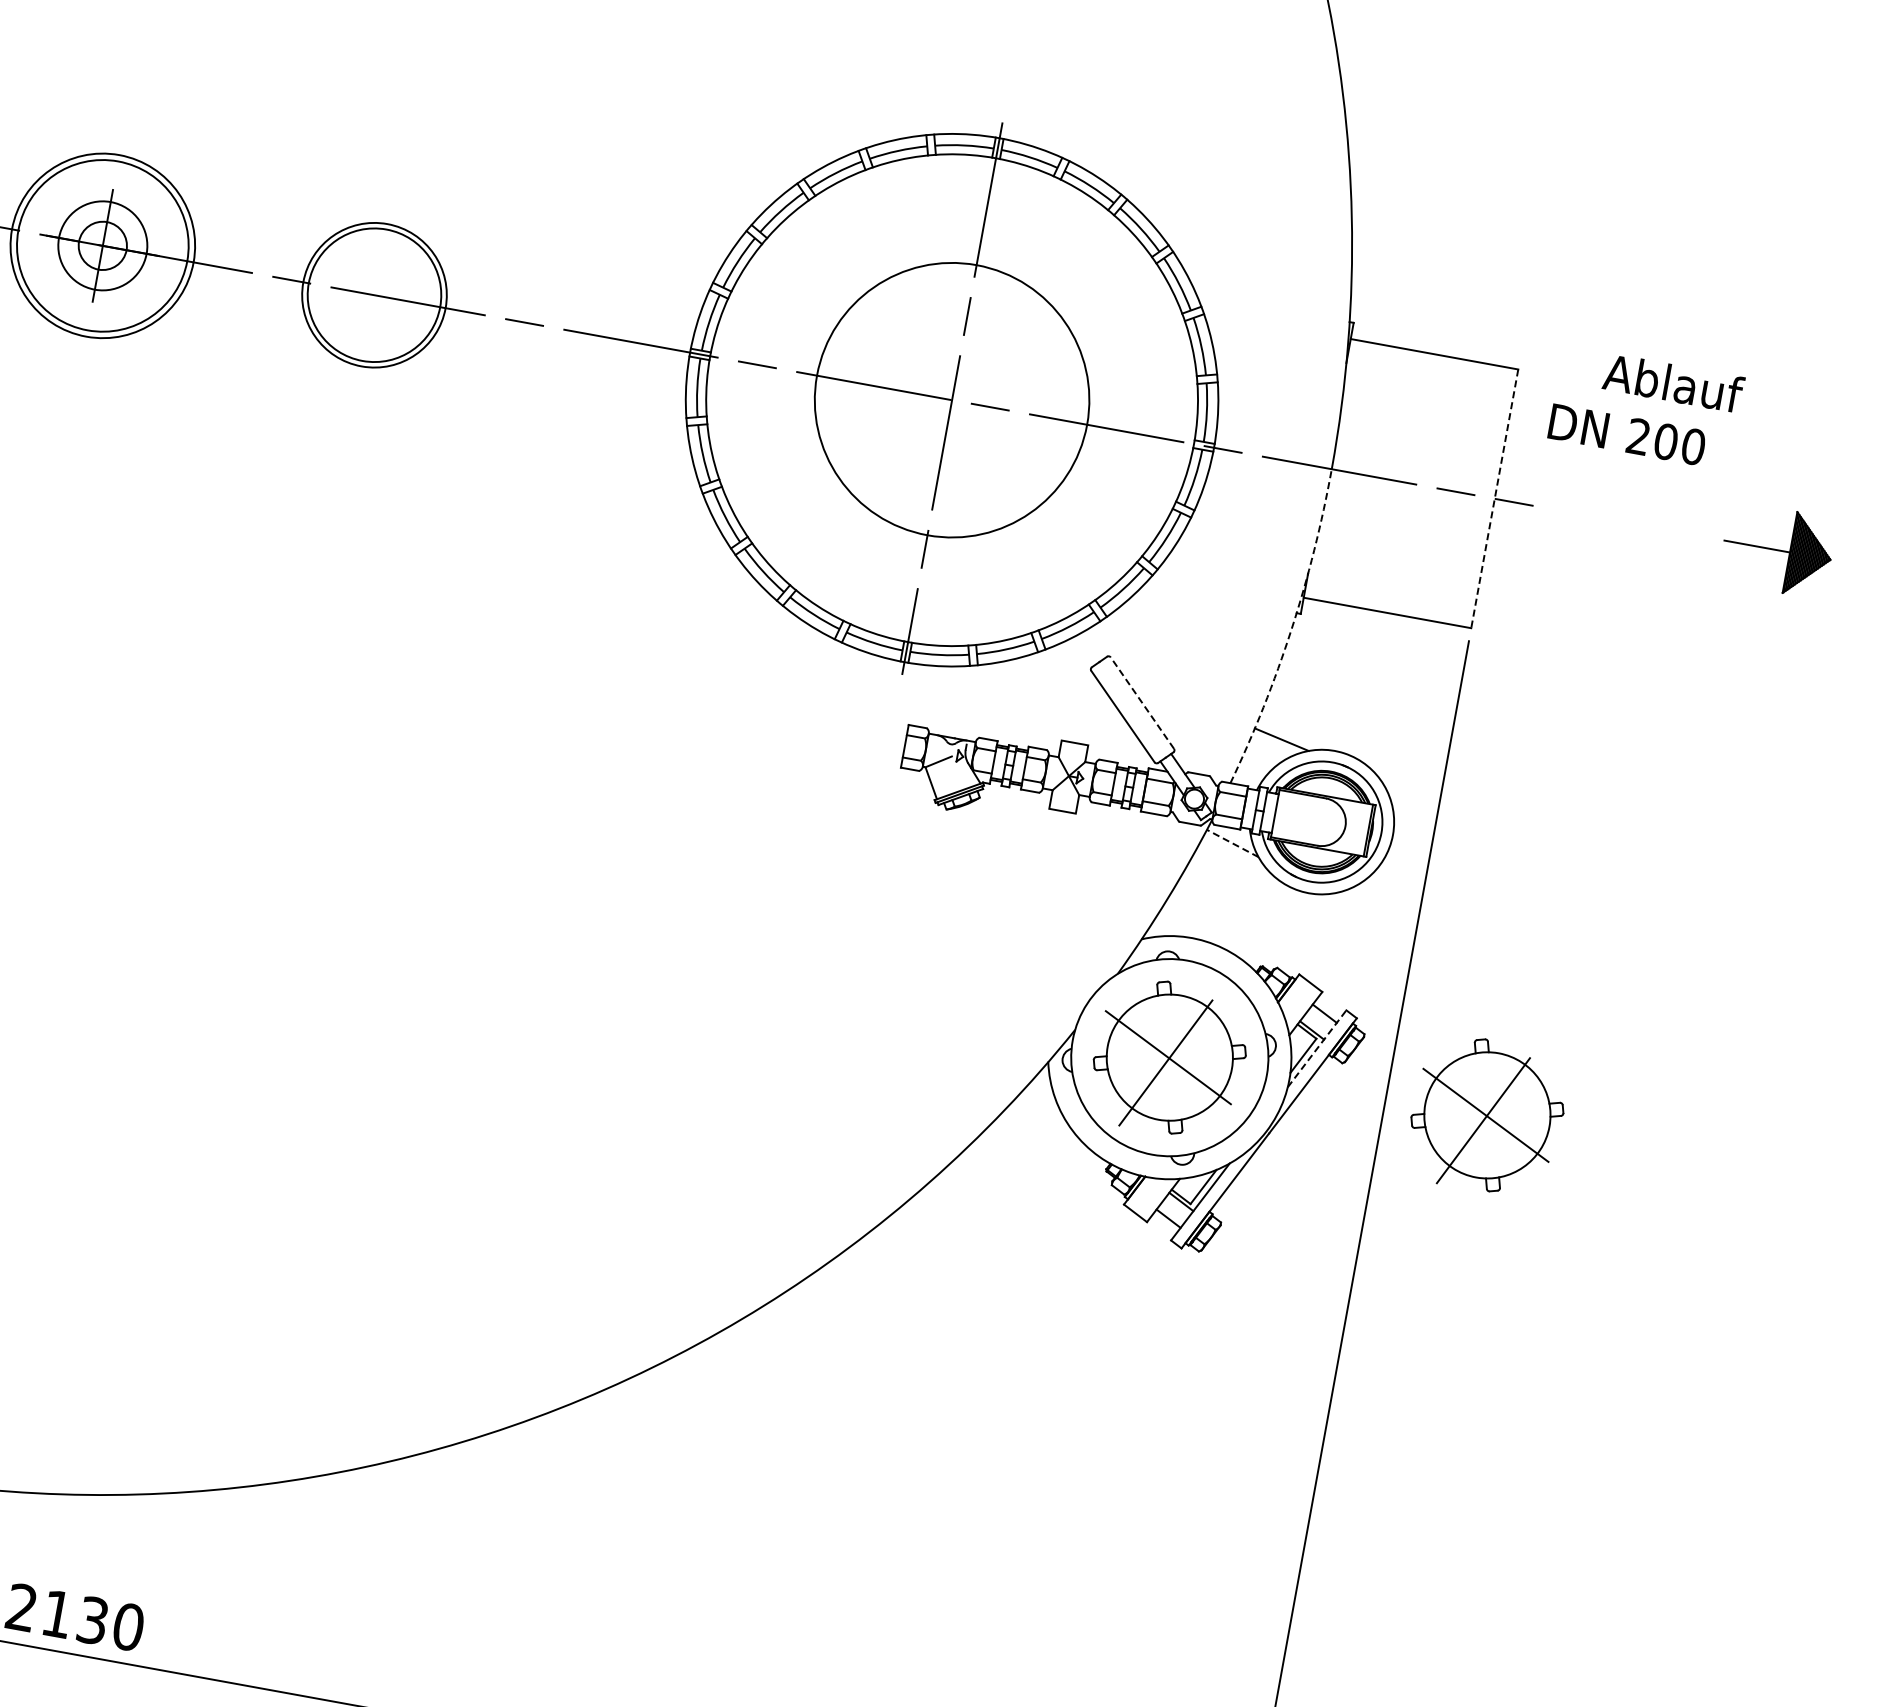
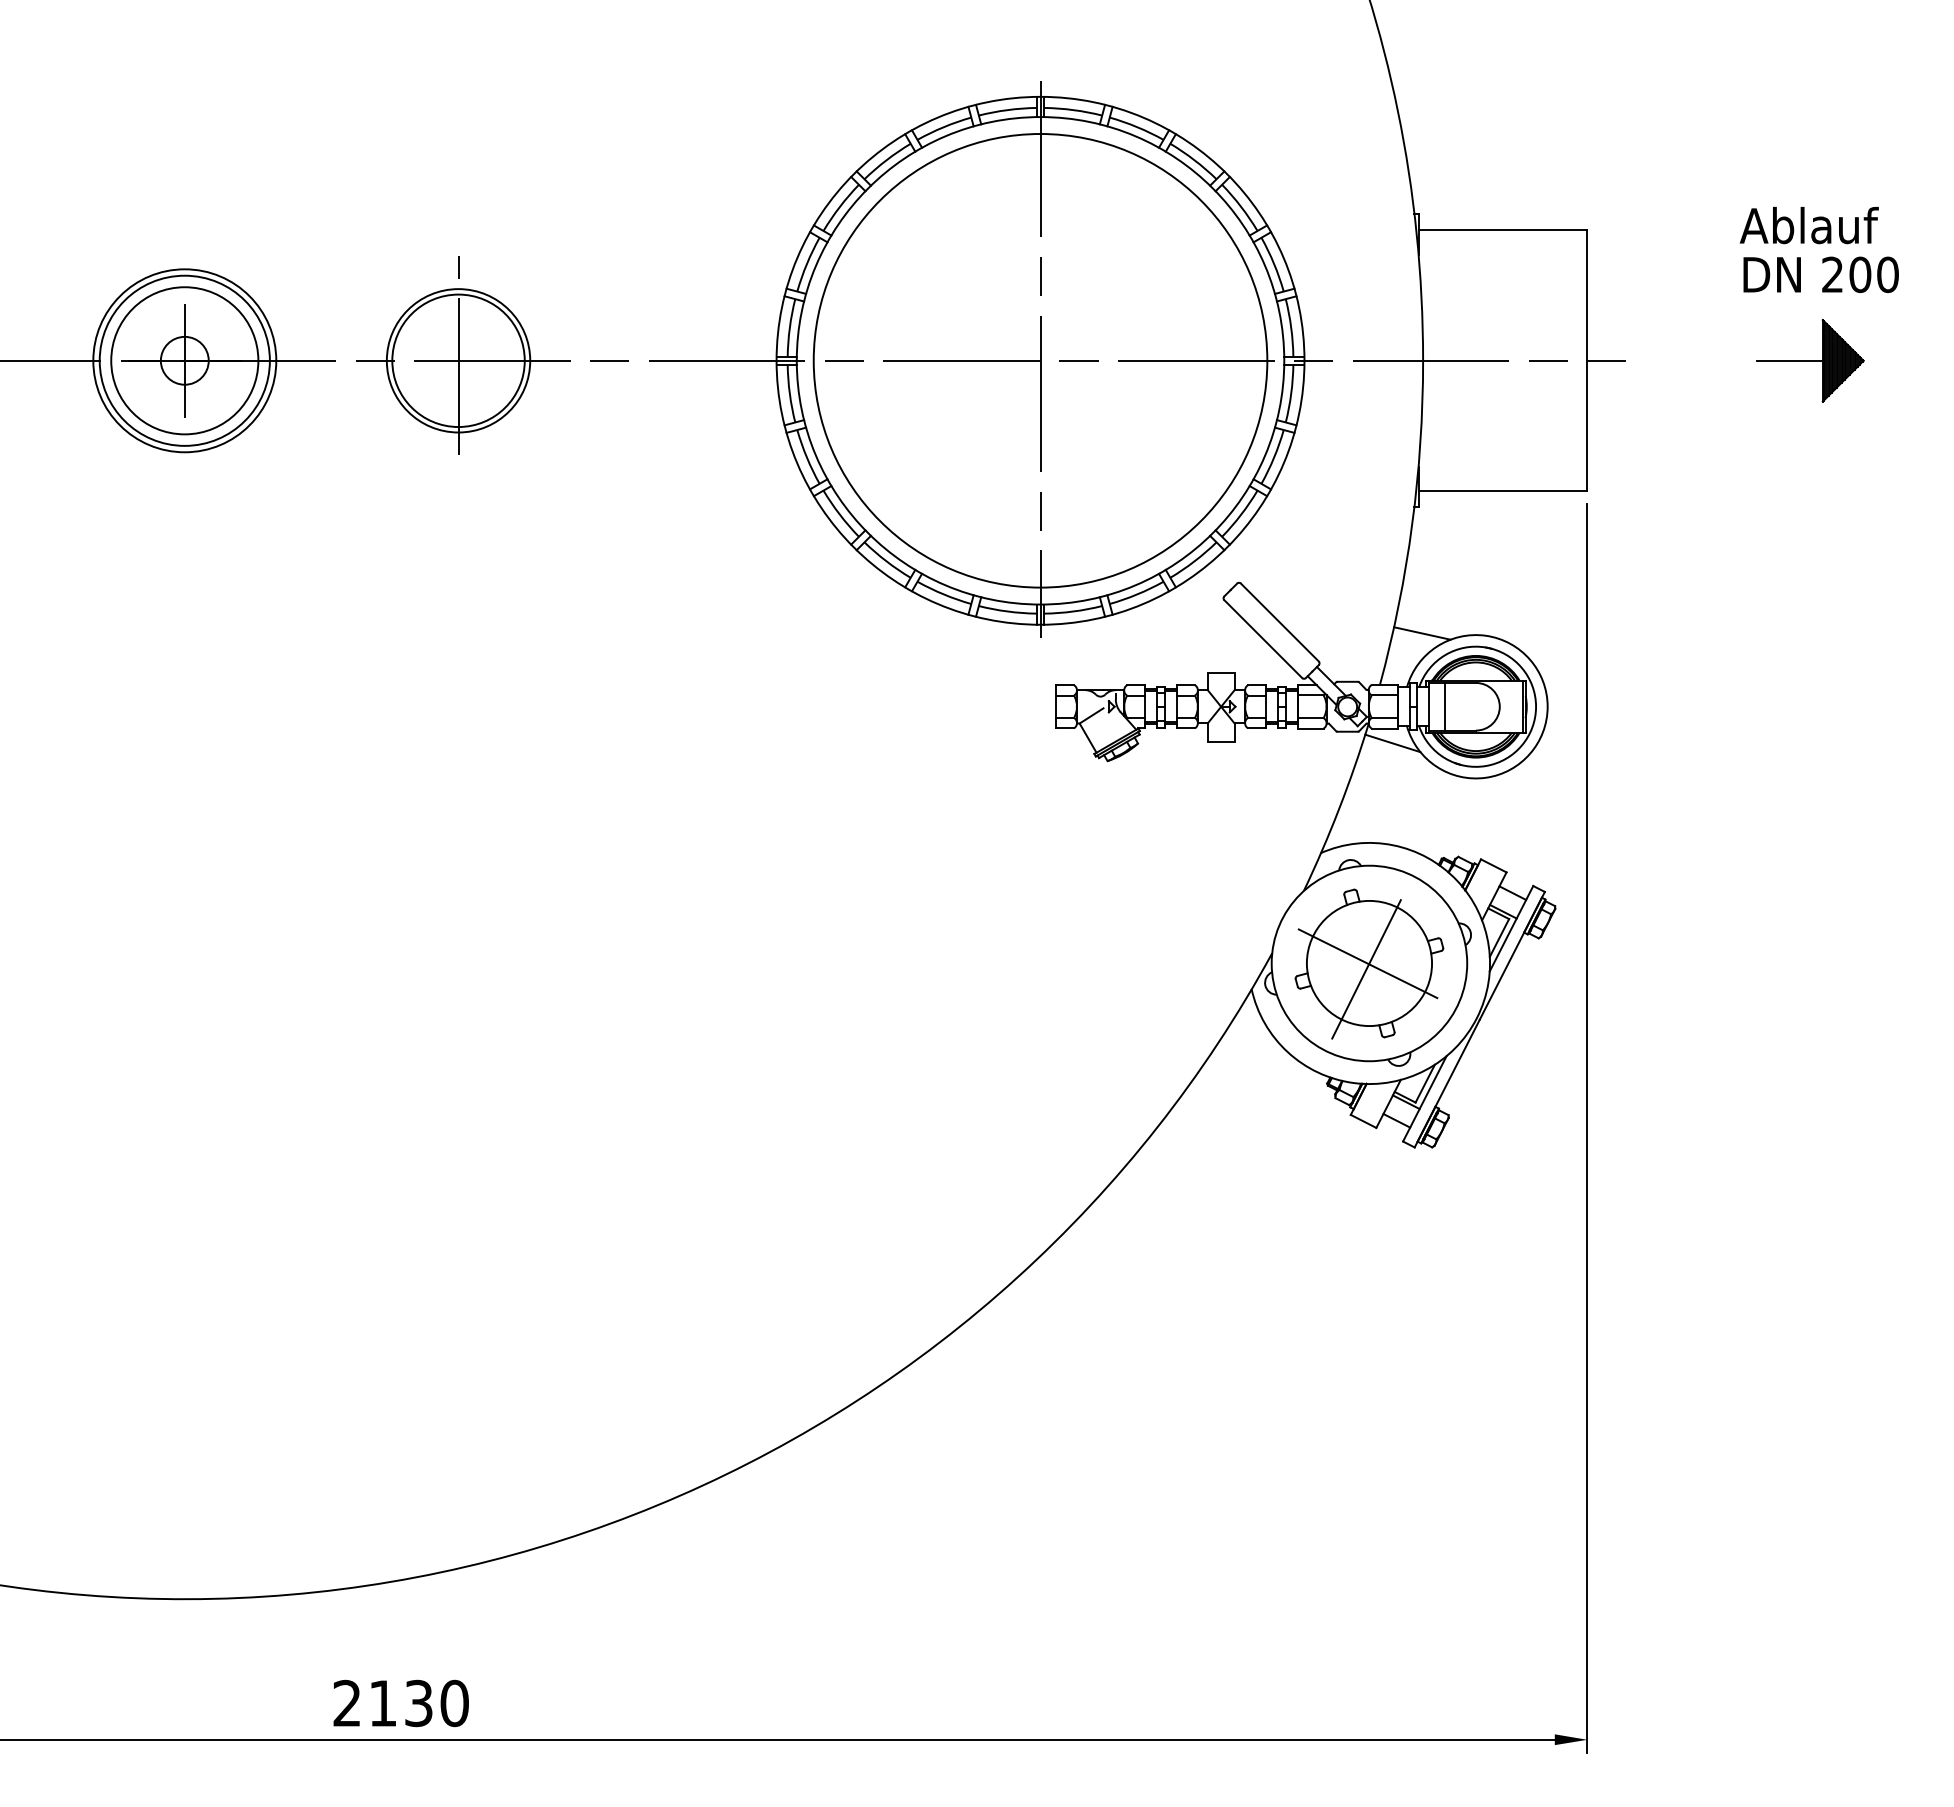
circle: (102, 245) -> (184, 360), size x1.67
line: (375, 288) -> (458, 354), added
text: (1672, 383) -> (1808, 225), moved
circle: (952, 399) -> (1040, 360), size x1.67
text: (1626, 434) -> (1820, 274), moved
line: (1494, 499) -> (1587, 361), dashed -> solid
part: (1777, 549) -> (1810, 360), moved
arc: (1291, 629) -> (1412, 524), dashed -> solid
line: (1142, 703) -> (1279, 622), dashed -> solid
line: (1290, 816) -> (1444, 706), added
line: (1232, 843) -> (1392, 743), dashed -> solid
line: (1317, 1048) -> (1511, 928), dashed -> solid
part: (1487, 1115) -> (1689, 963), removed

